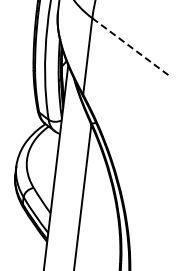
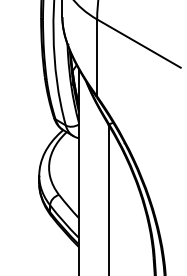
line: (131, 47) -> (139, 43), dashed -> solid

